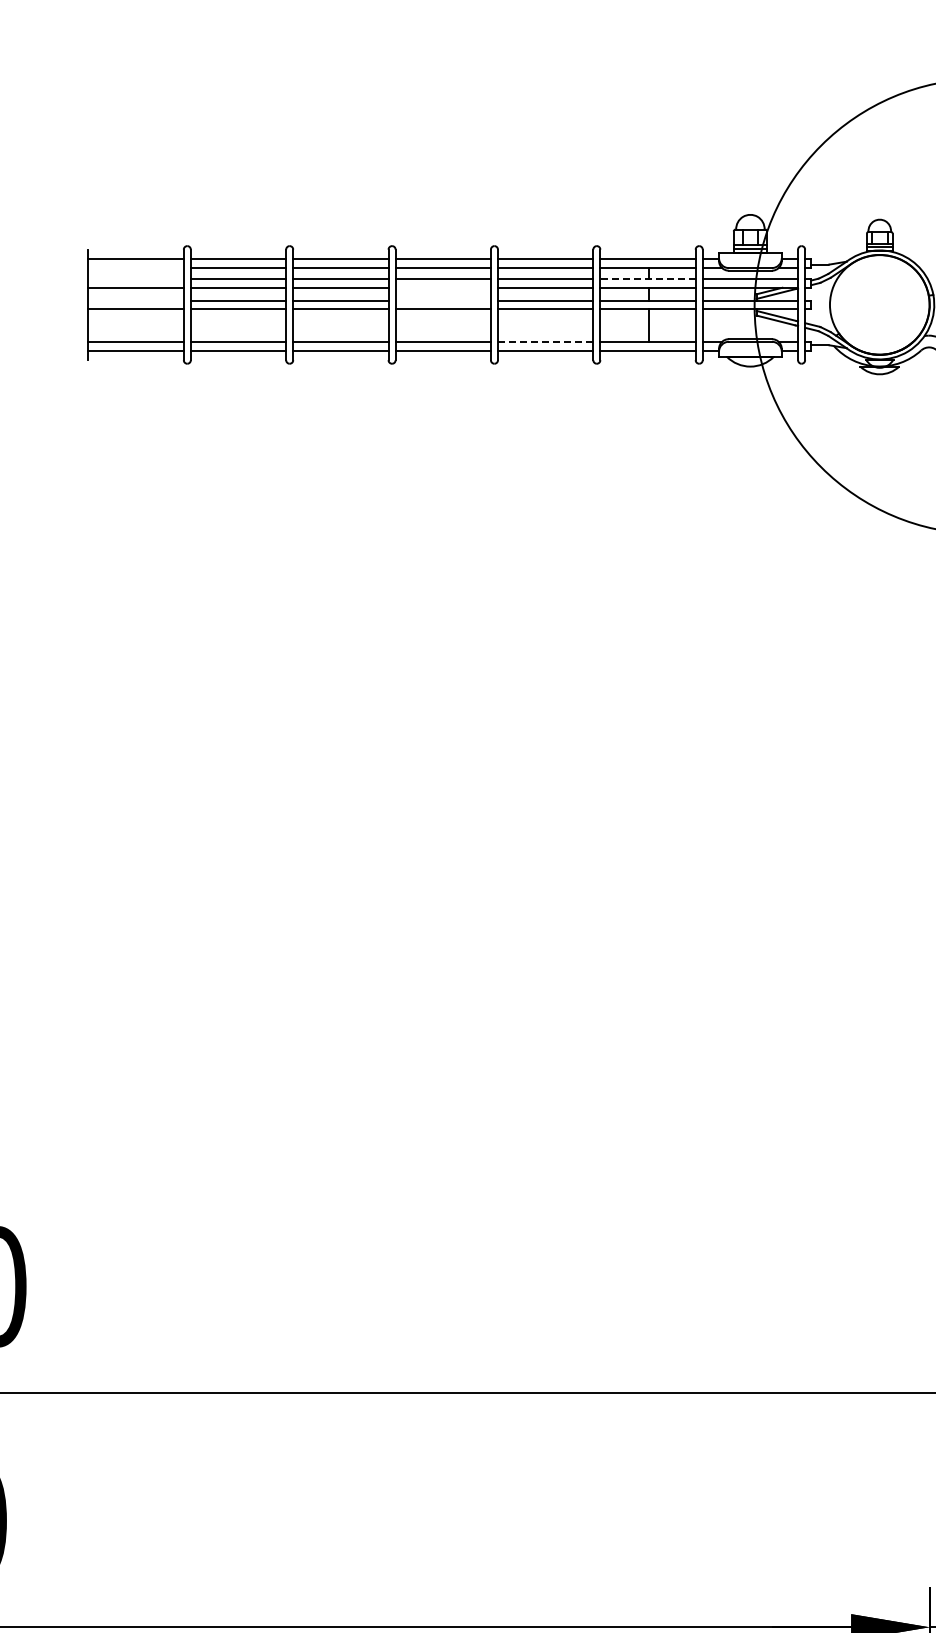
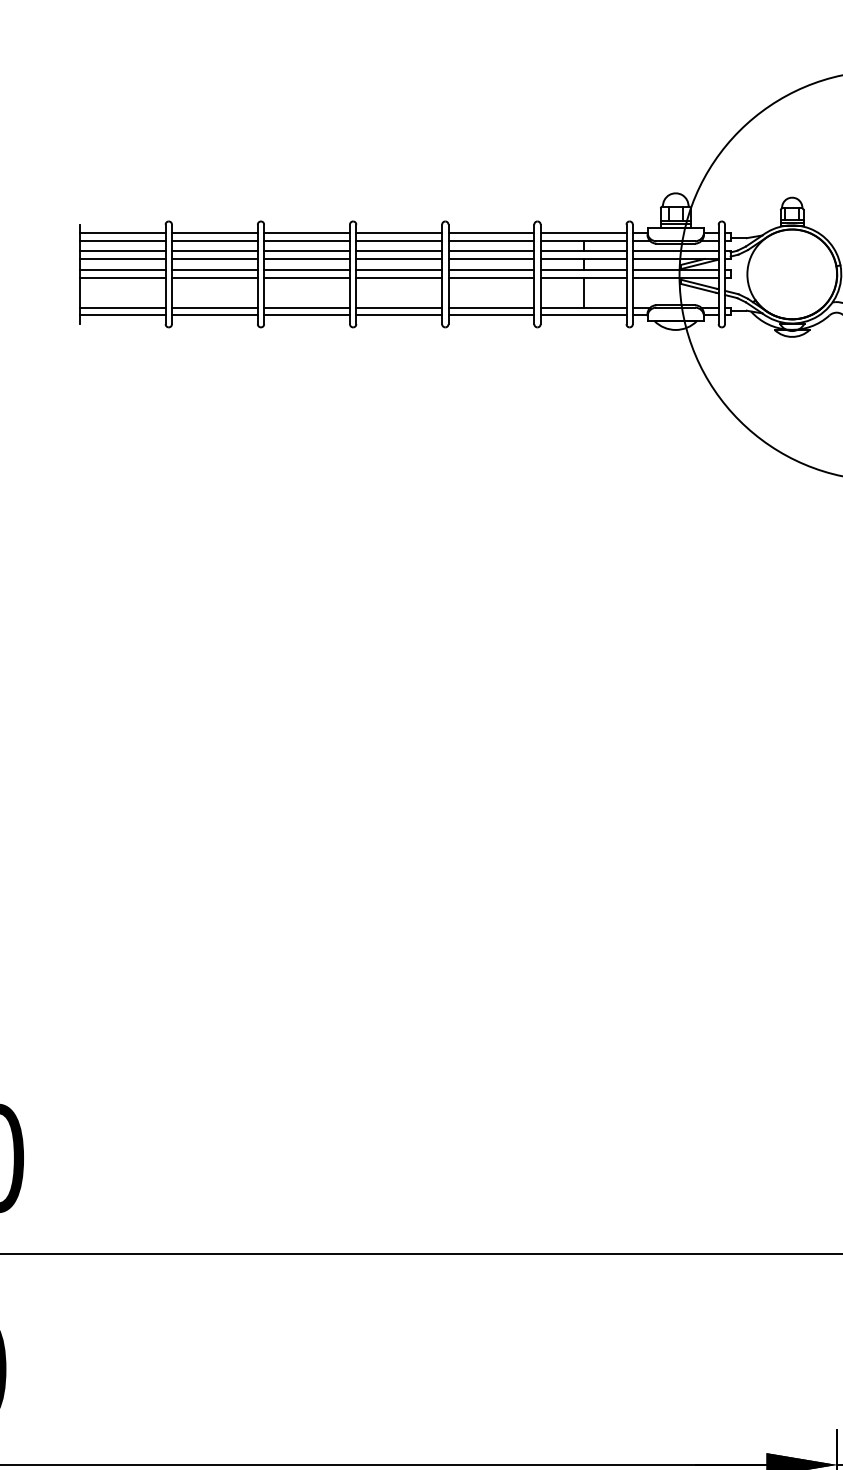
line: (135, 268) -> (122, 241), added
line: (135, 278) -> (122, 250), added
line: (648, 278) -> (584, 250), dashed -> solid
line: (442, 287) -> (398, 258), added
line: (135, 300) -> (122, 270), added
line: (442, 300) -> (398, 270), added
line: (545, 341) -> (491, 307), dashed -> solid

